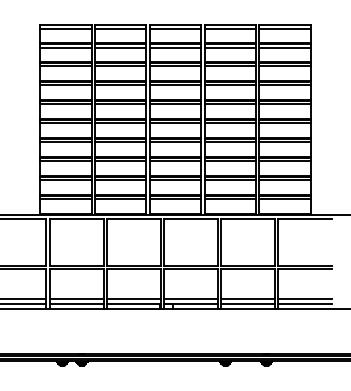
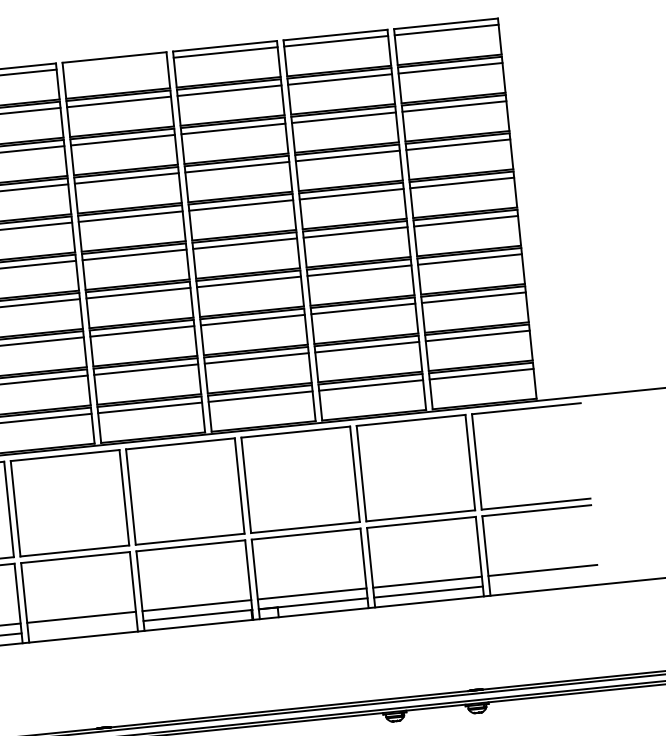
line: (120, 28) -> (114, 63), removed
line: (76, 303) -> (82, 626), removed
line: (305, 303) -> (543, 579), removed

